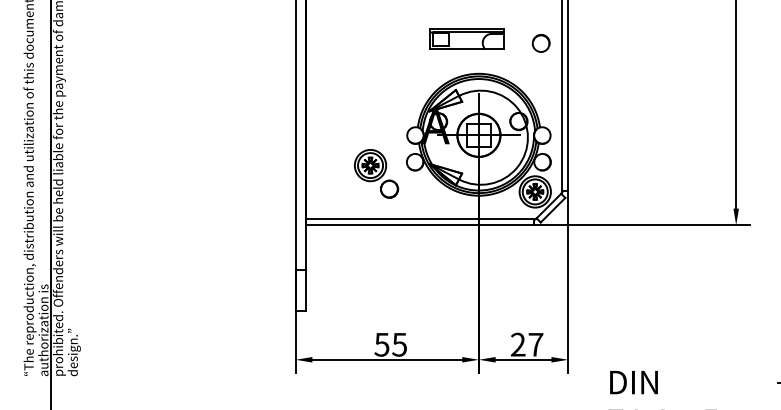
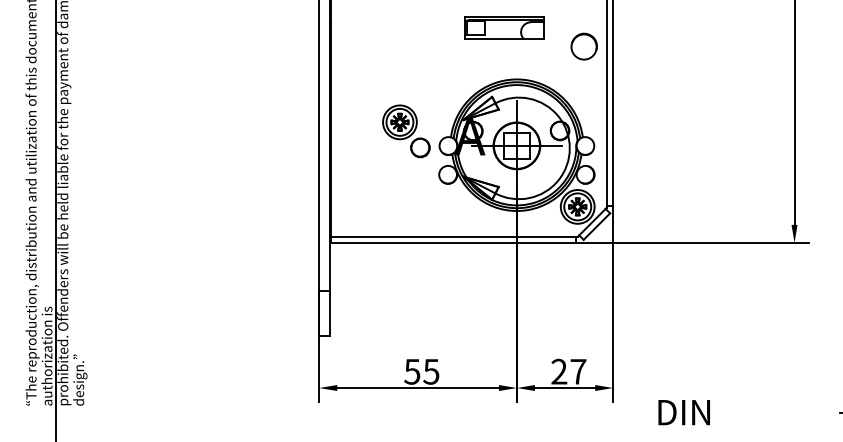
part: (466, 38) -> (503, 27), moved
part: (540, 43) -> (583, 46), size x1.4
part: (376, 173) -> (406, 130), moved

